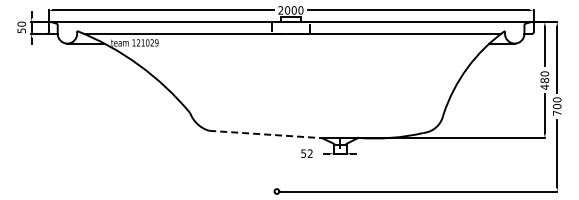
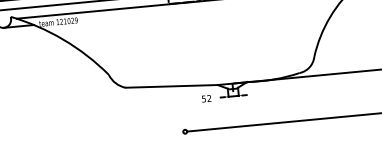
line: (265, 134) -> (171, 86), dashed -> solid

